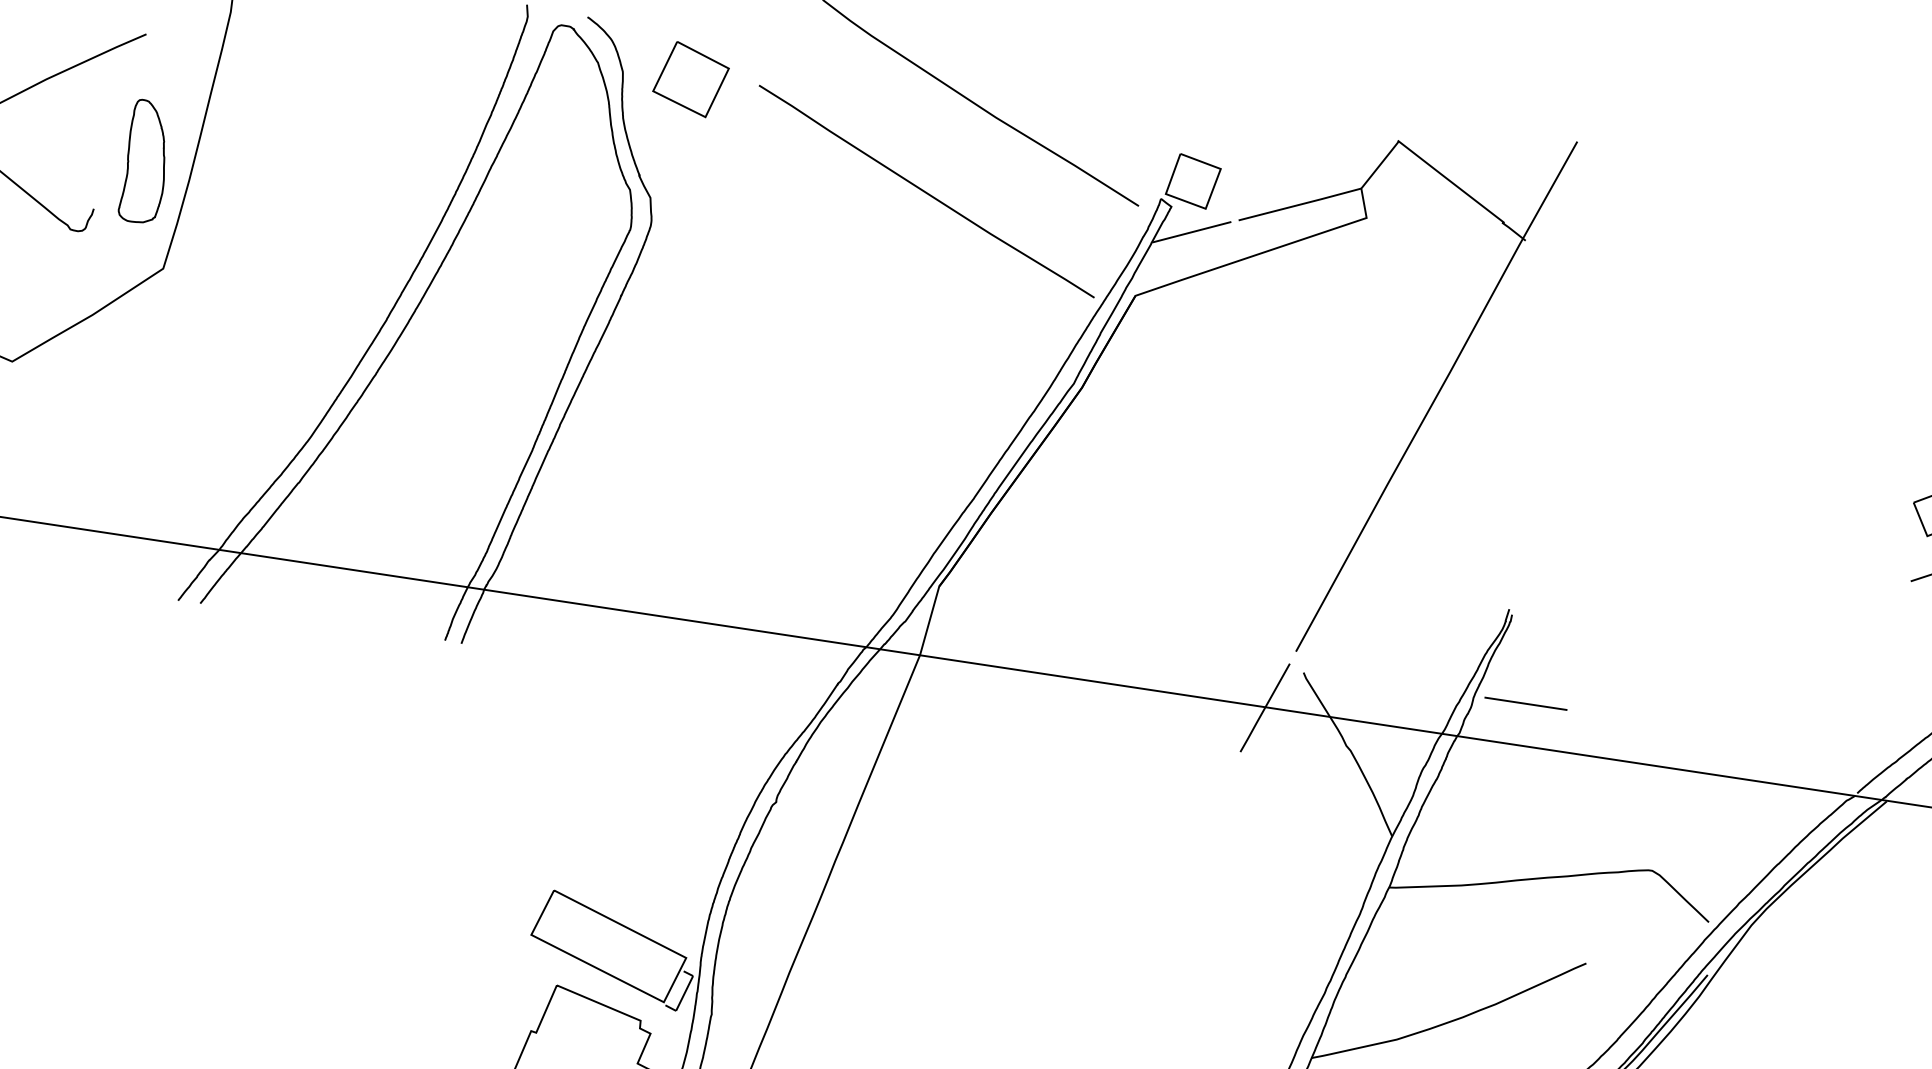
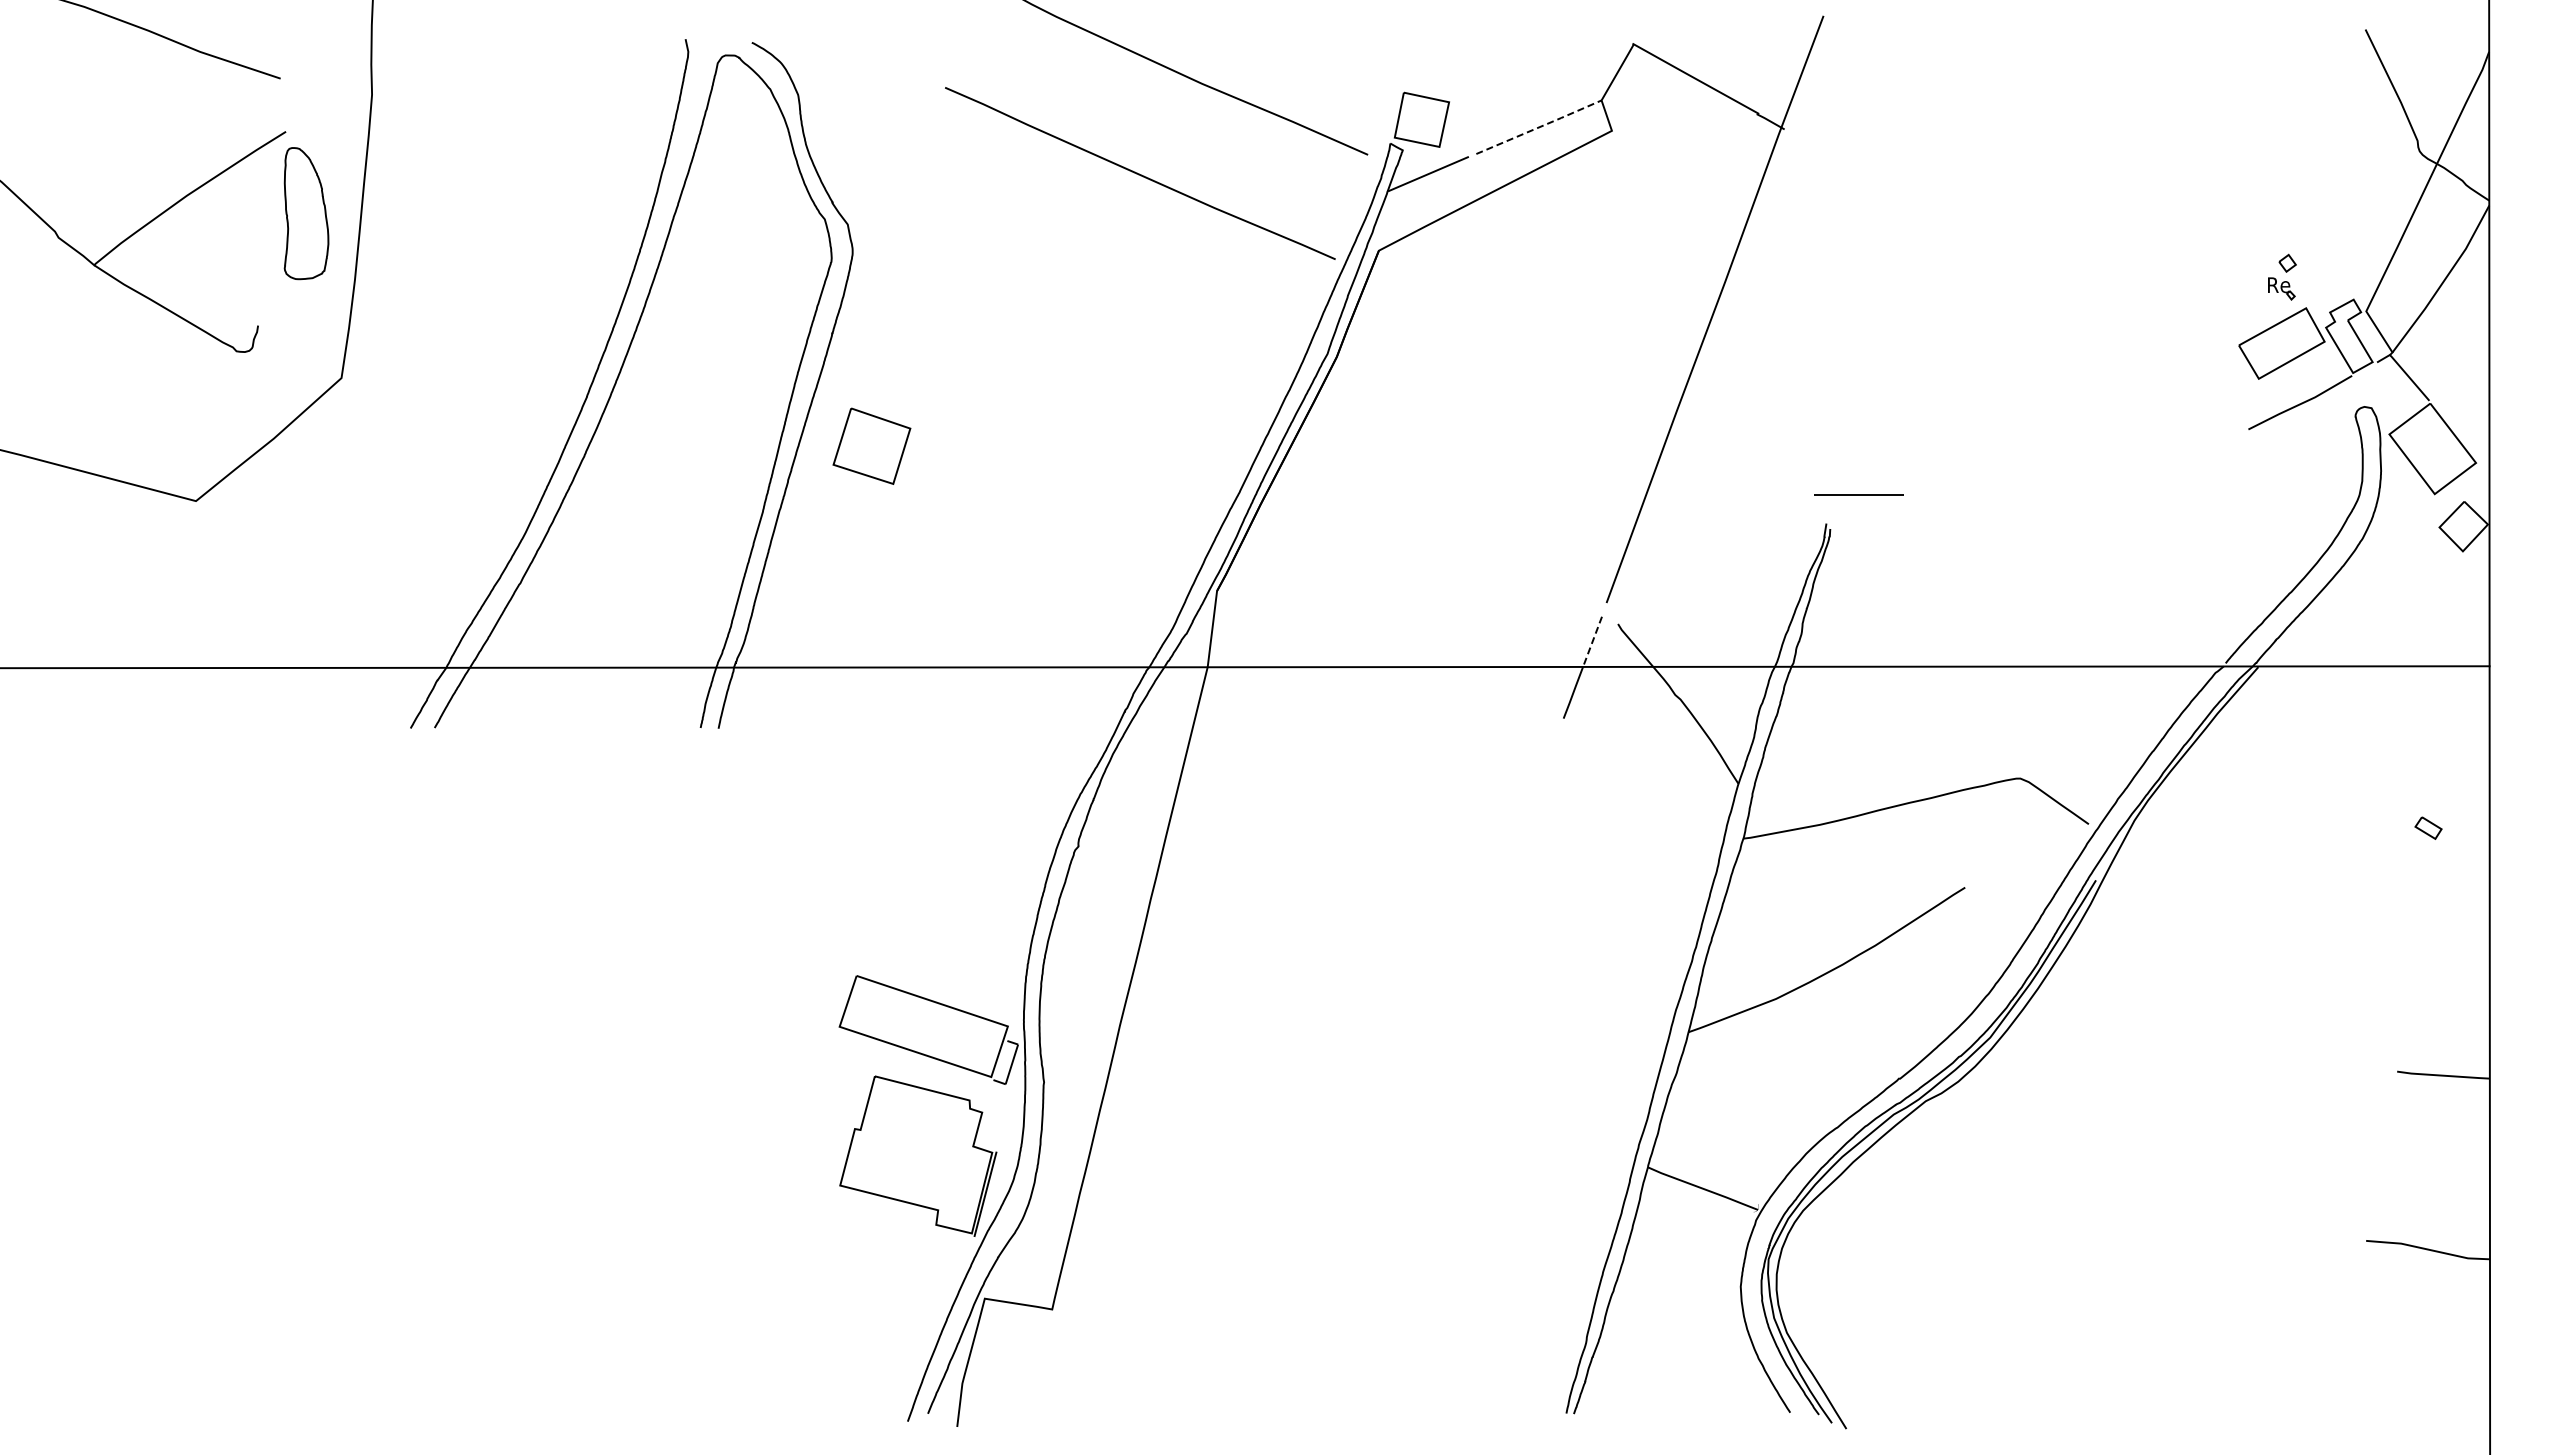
part: (690, 78) -> (871, 445), moved
part: (146, 162) -> (306, 213), moved
line: (1301, 204) -> (1540, 126), solid -> dashed
line: (1277, 685) -> (1592, 641), solid -> dashed
line: (1525, 702) -> (1858, 494), moved

